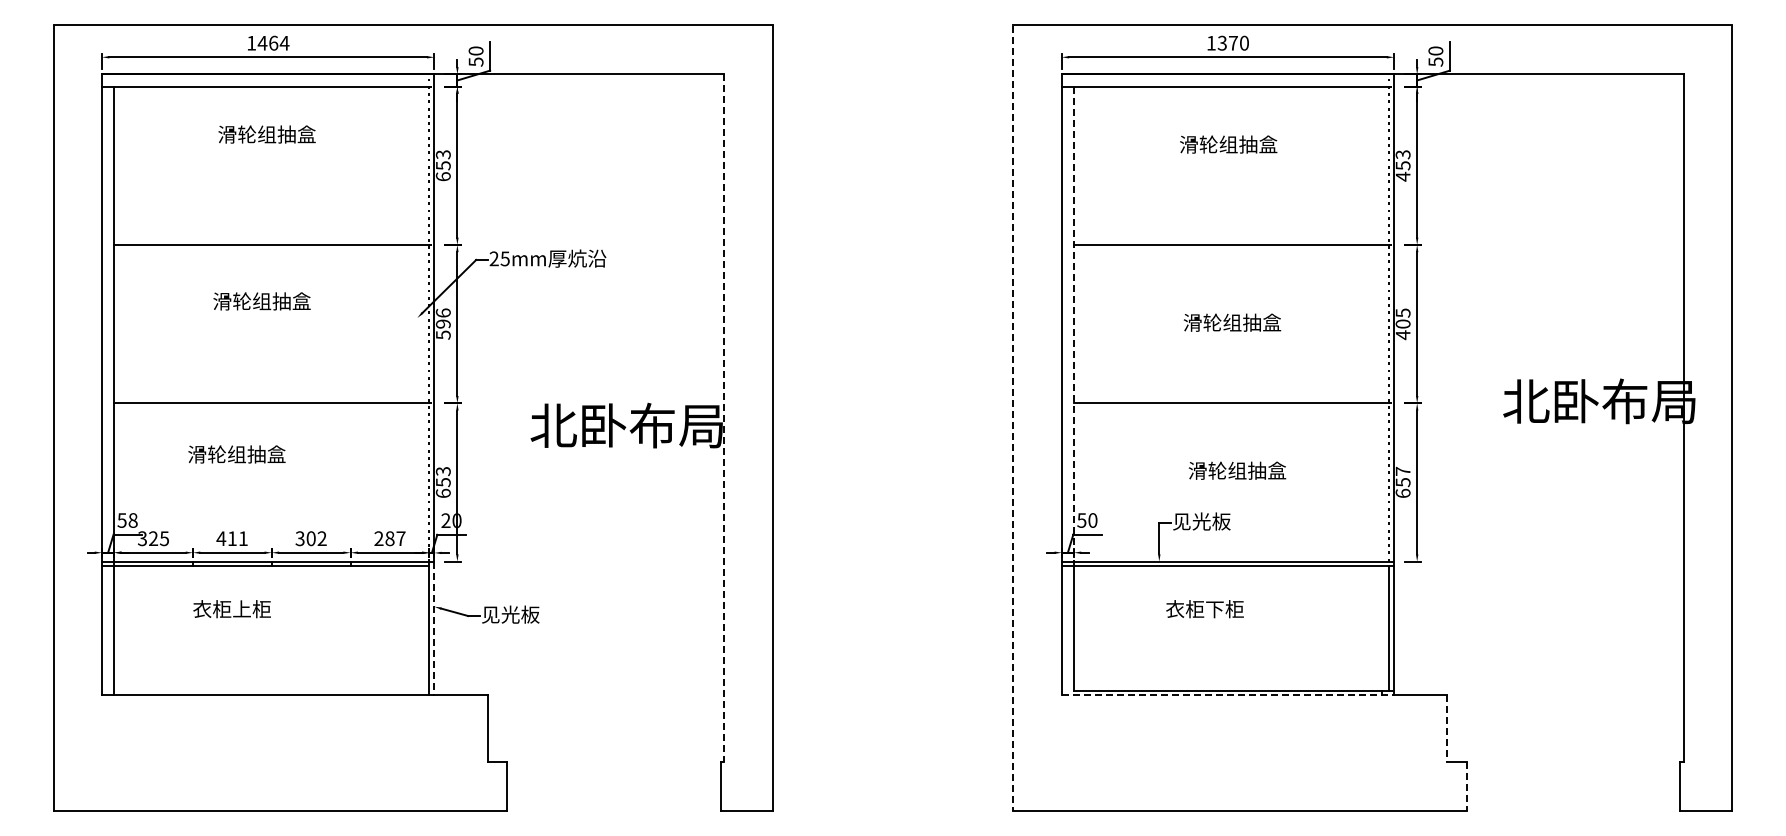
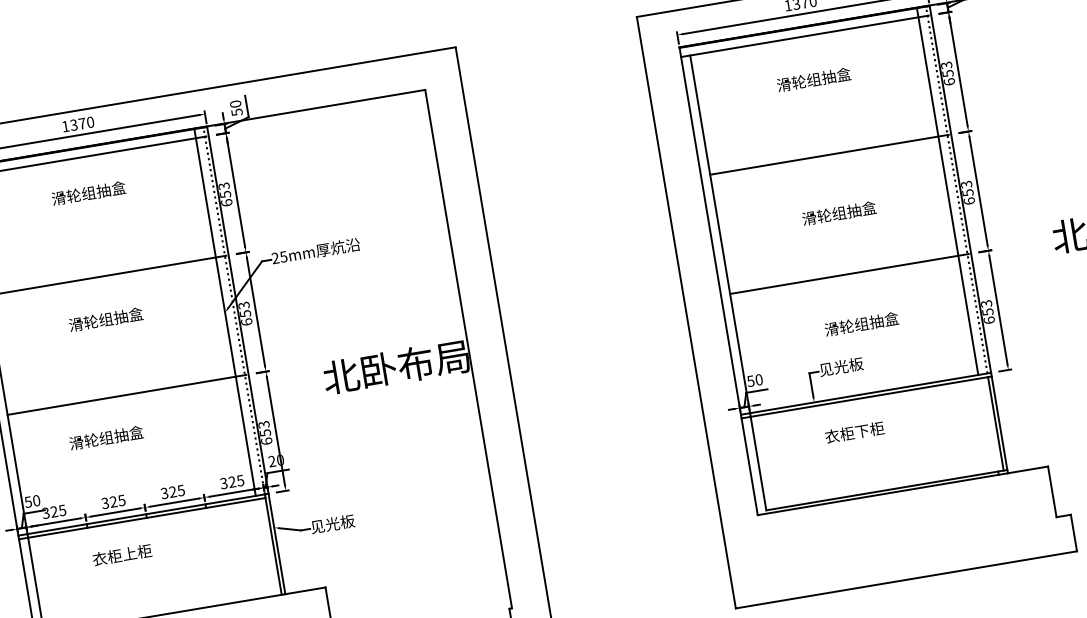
text: (273, 42) -> (82, 123), 1464 -> 1370
text: (1402, 176) -> (948, 81), 453 -> 653
line: (417, 317) -> (225, 312), added
line: (1377, 317) -> (947, 191), added
text: (442, 323) -> (244, 313), 596 -> 653
line: (1073, 324) -> (719, 234), dashed -> solid
text: (1402, 324) -> (967, 193), 405 -> 653
line: (724, 418) -> (468, 349), dashed -> solid
line: (1013, 418) -> (686, 313), dashed -> solid
text: (1402, 471) -> (986, 303), 657 -> 653
text: (132, 520) -> (36, 500), 58 -> 50
text: (231, 538) -> (112, 501), 411 -> 325
text: (316, 538) -> (176, 491), 302 -> 325
text: (389, 538) -> (231, 482), 287 -> 325
line: (434, 628) -> (277, 544), dashed -> solid
line: (1228, 695) -> (883, 494), dashed -> solid
line: (1447, 728) -> (1052, 491), dashed -> solid
line: (1466, 787) -> (1074, 533), dashed -> solid

